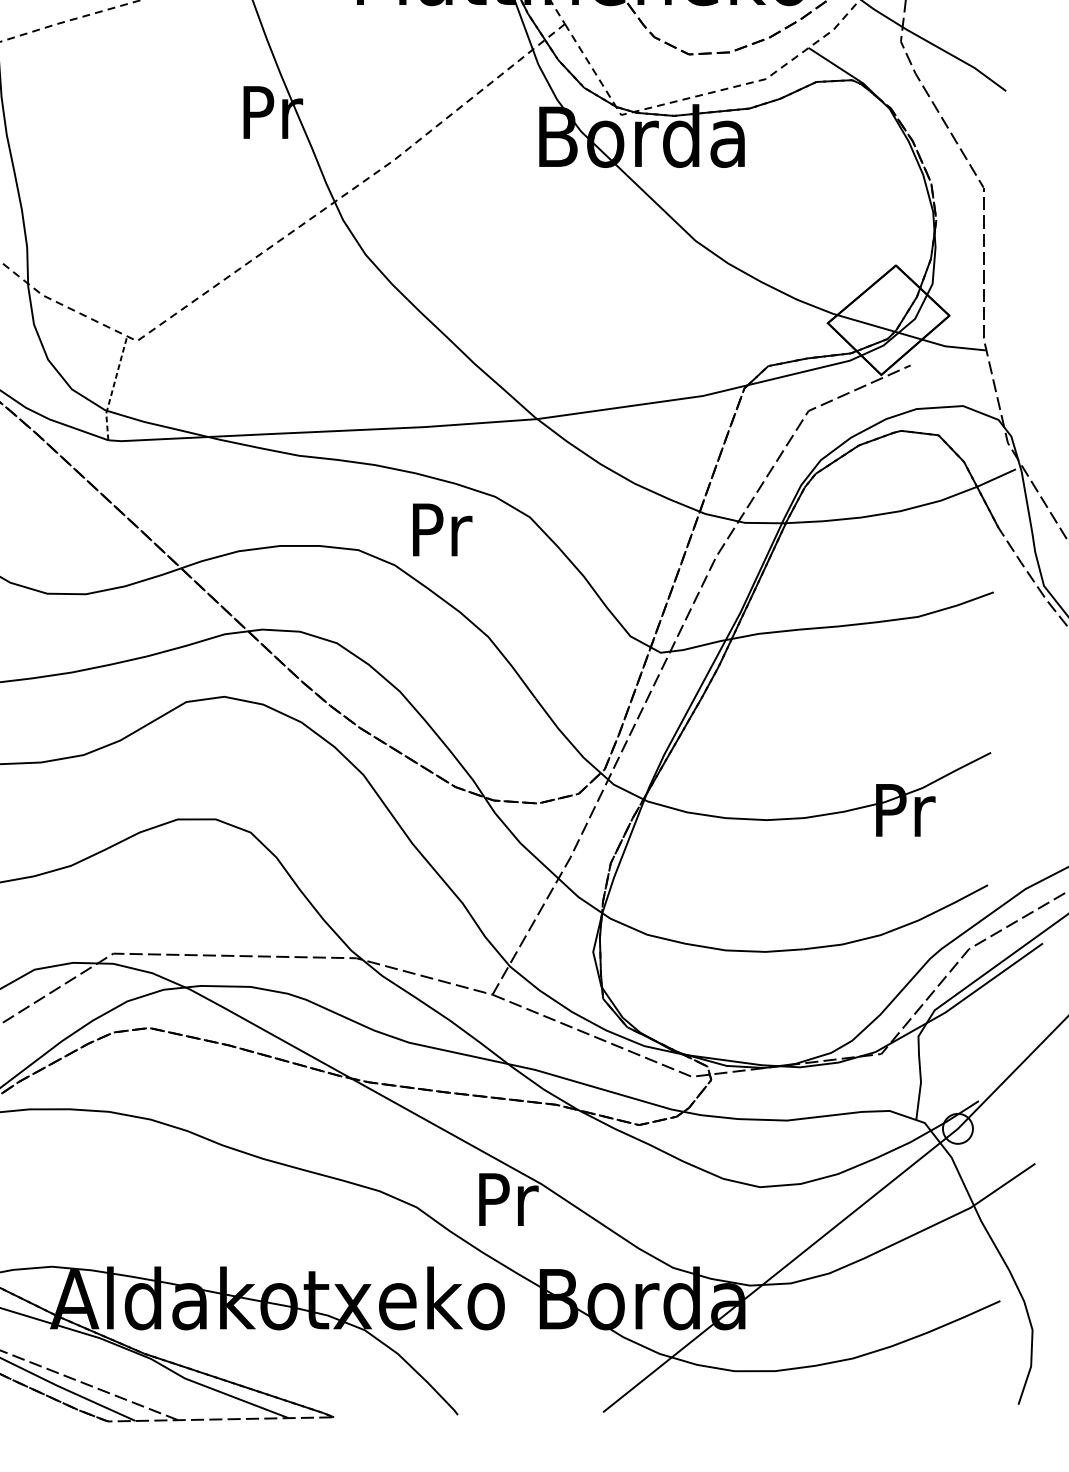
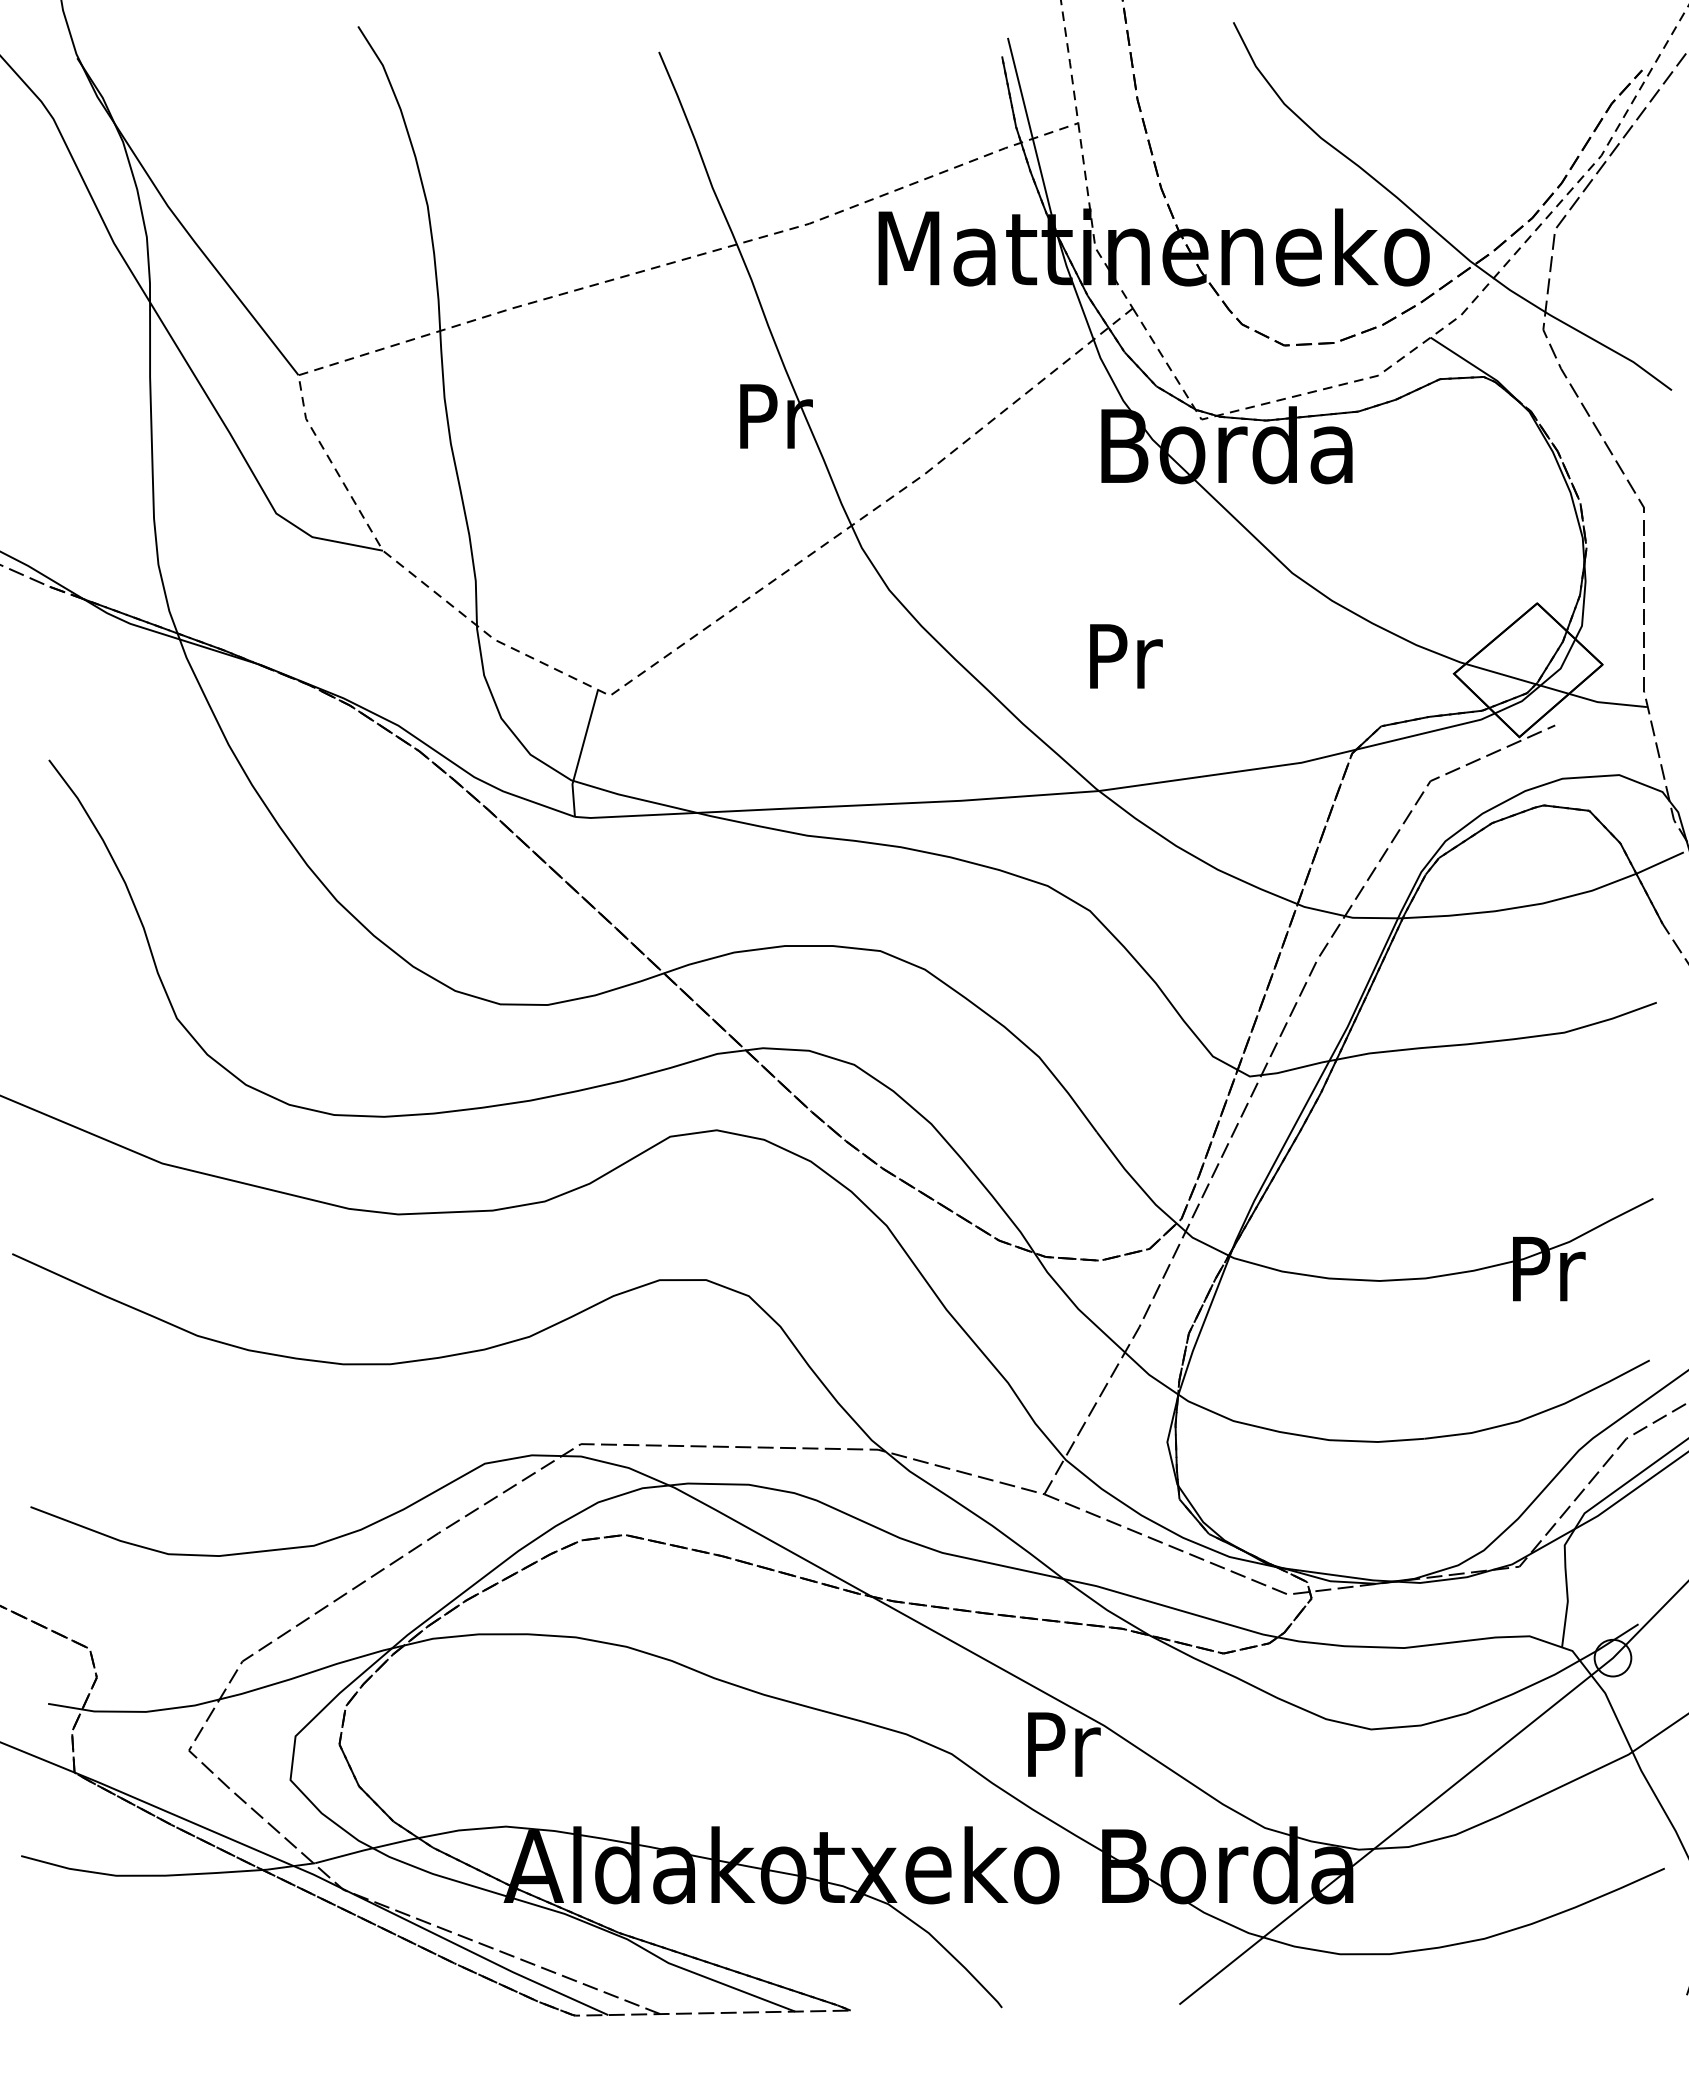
line: (112, 388) -> (580, 753), dashed -> solid
text: (442, 529) -> (1126, 656), moved

